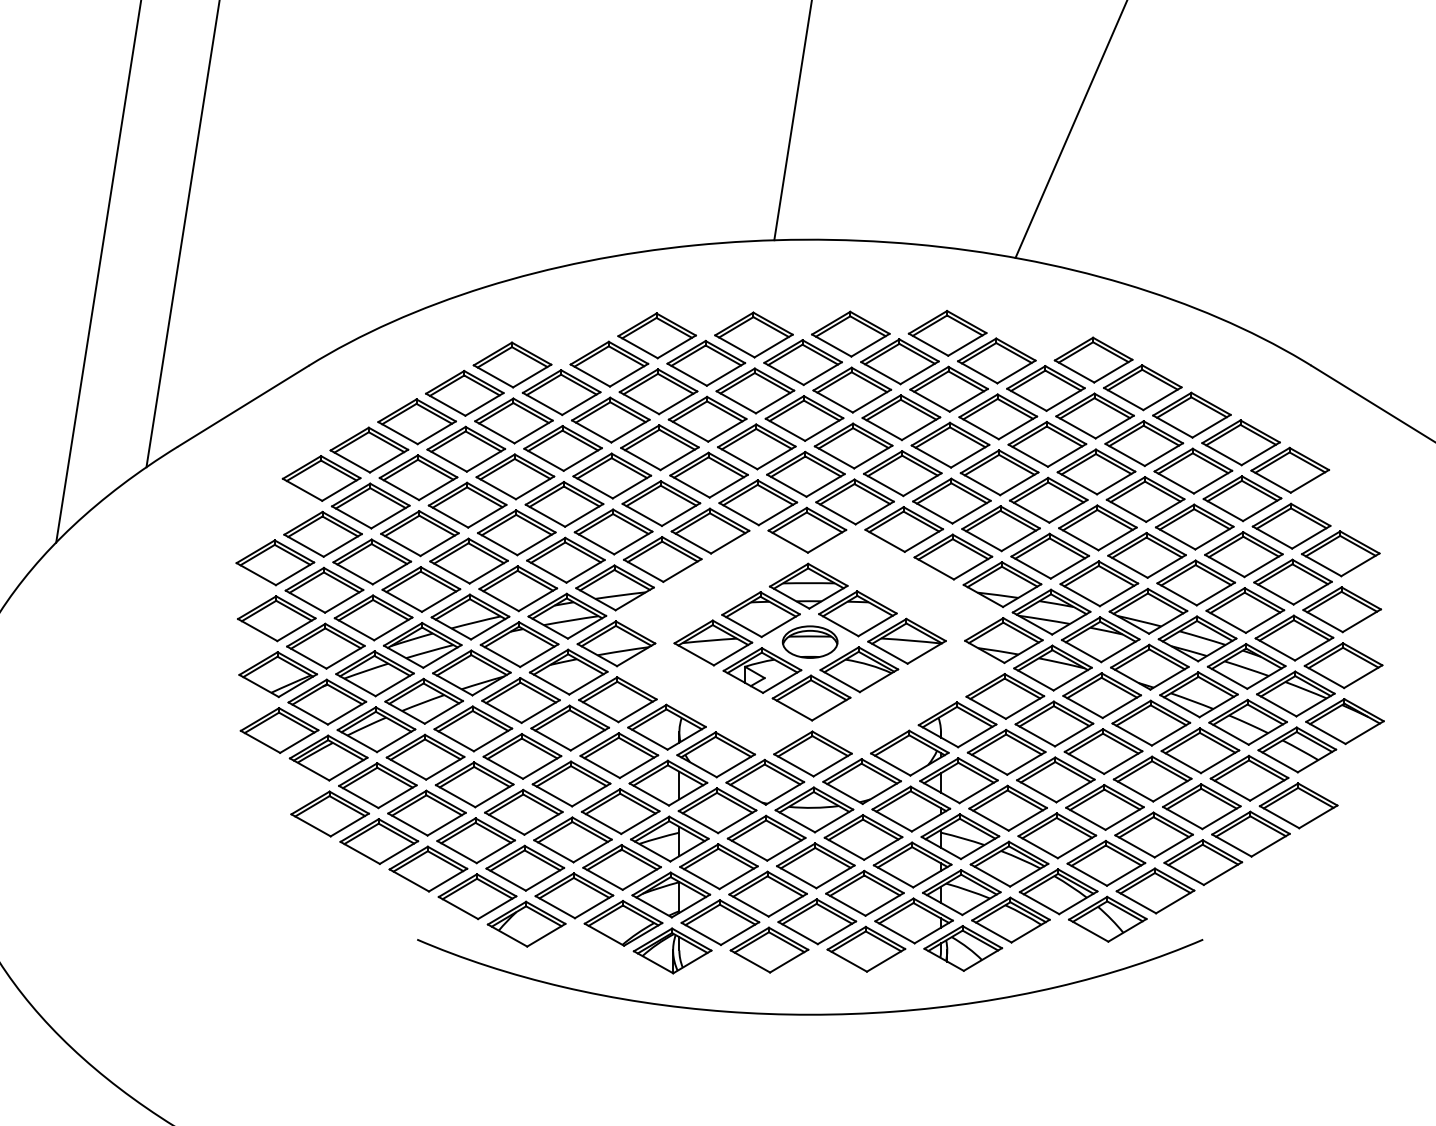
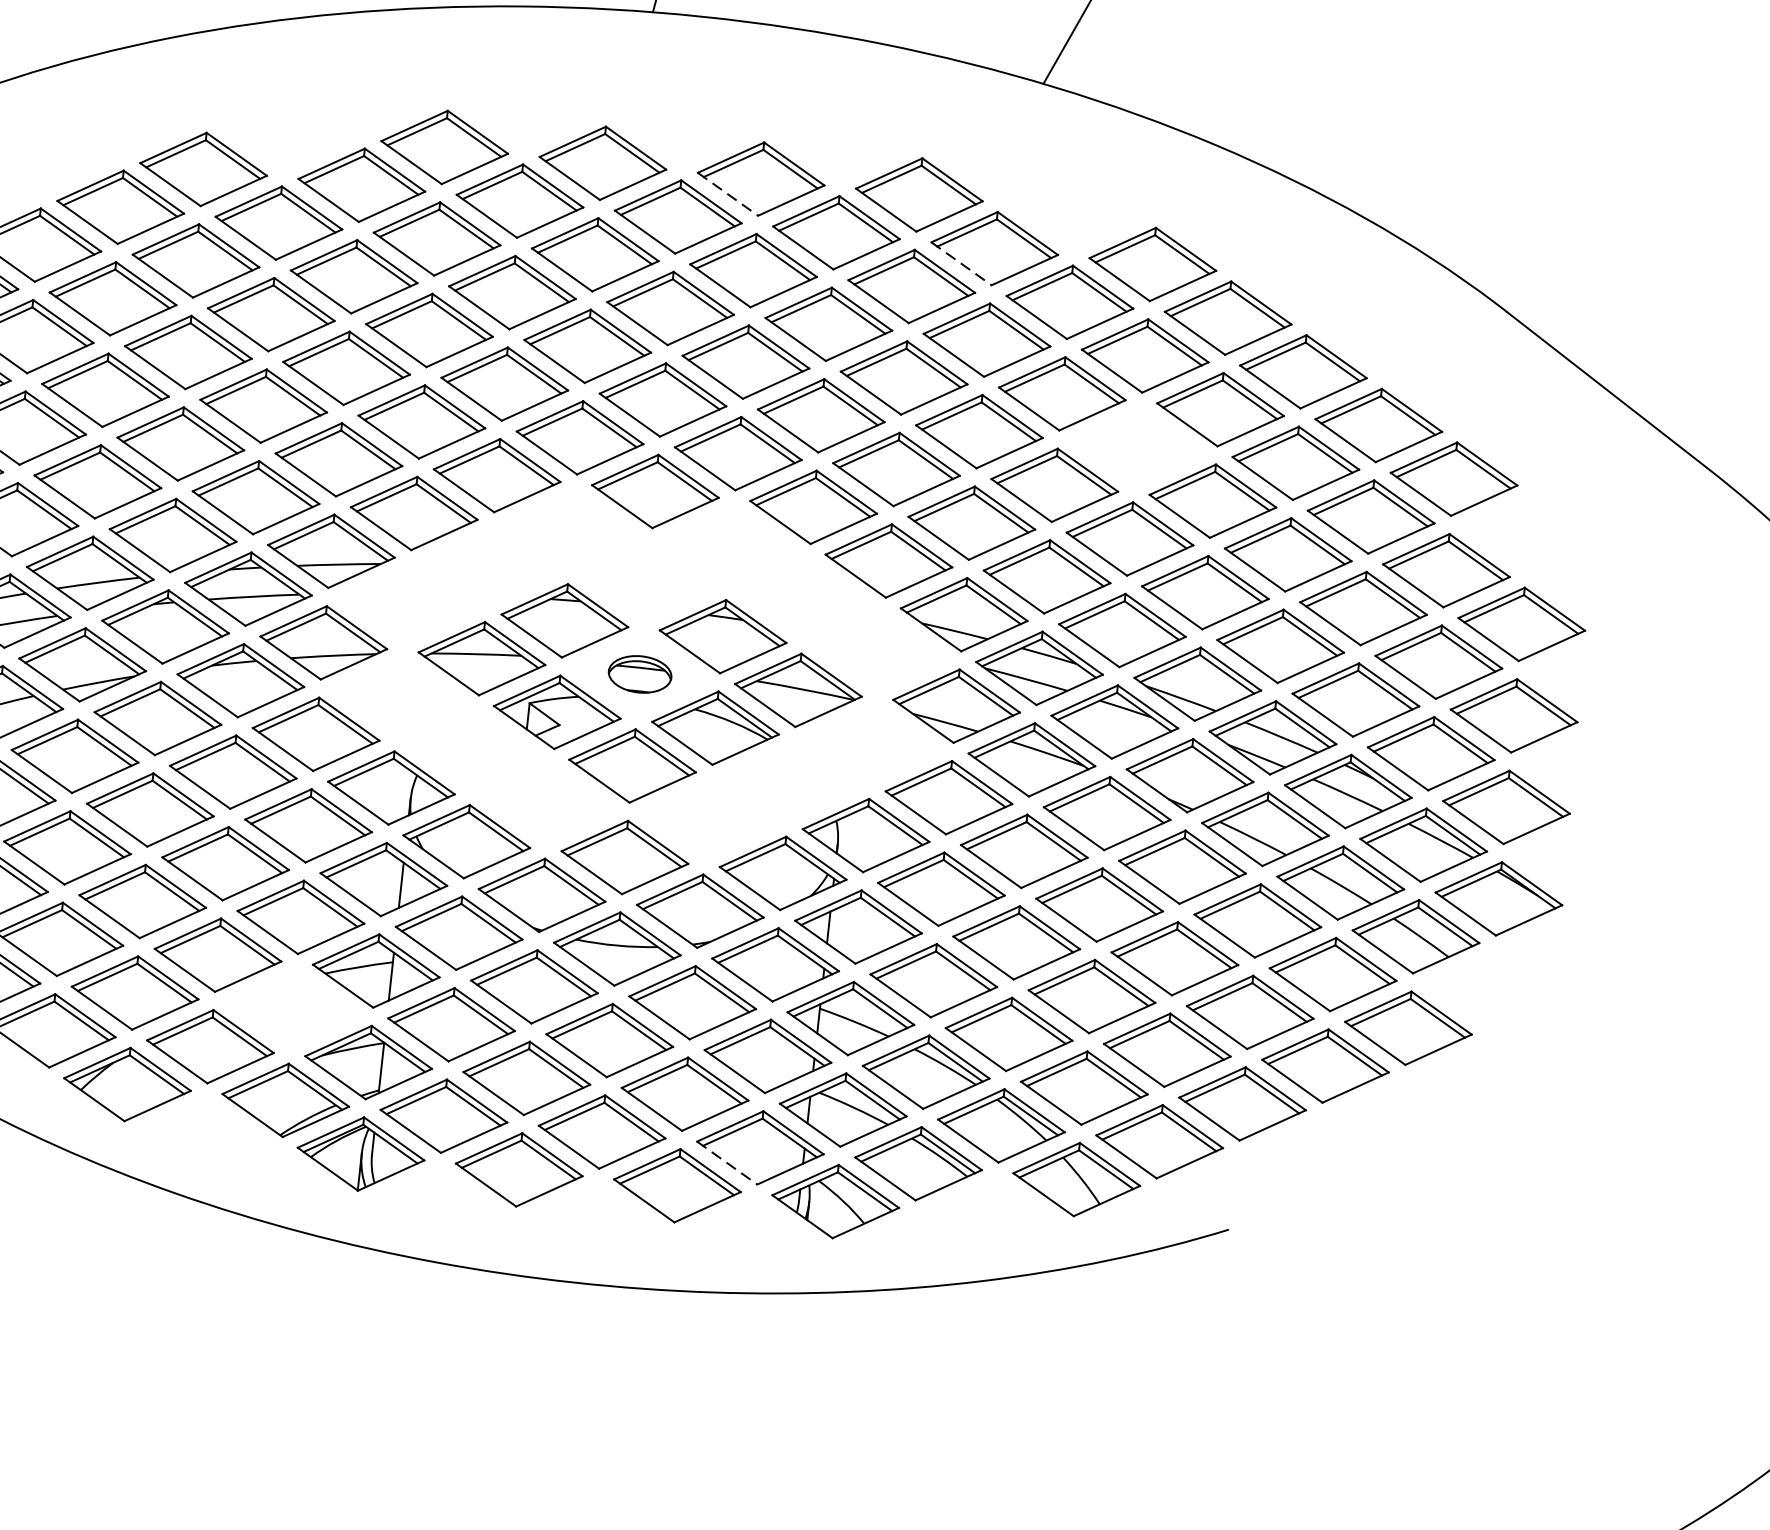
line: (831, 345) -> (727, 194), solid -> dashed
line: (977, 372) -> (961, 264), solid -> dashed
part: (1096, 471) -> (1137, 446), removed
part: (808, 585) -> (647, 581), removed
part: (809, 641) -> (639, 673), size x0.7
part: (621, 867) -> (292, 1008), removed
line: (895, 932) -> (727, 1163), solid -> dashed

